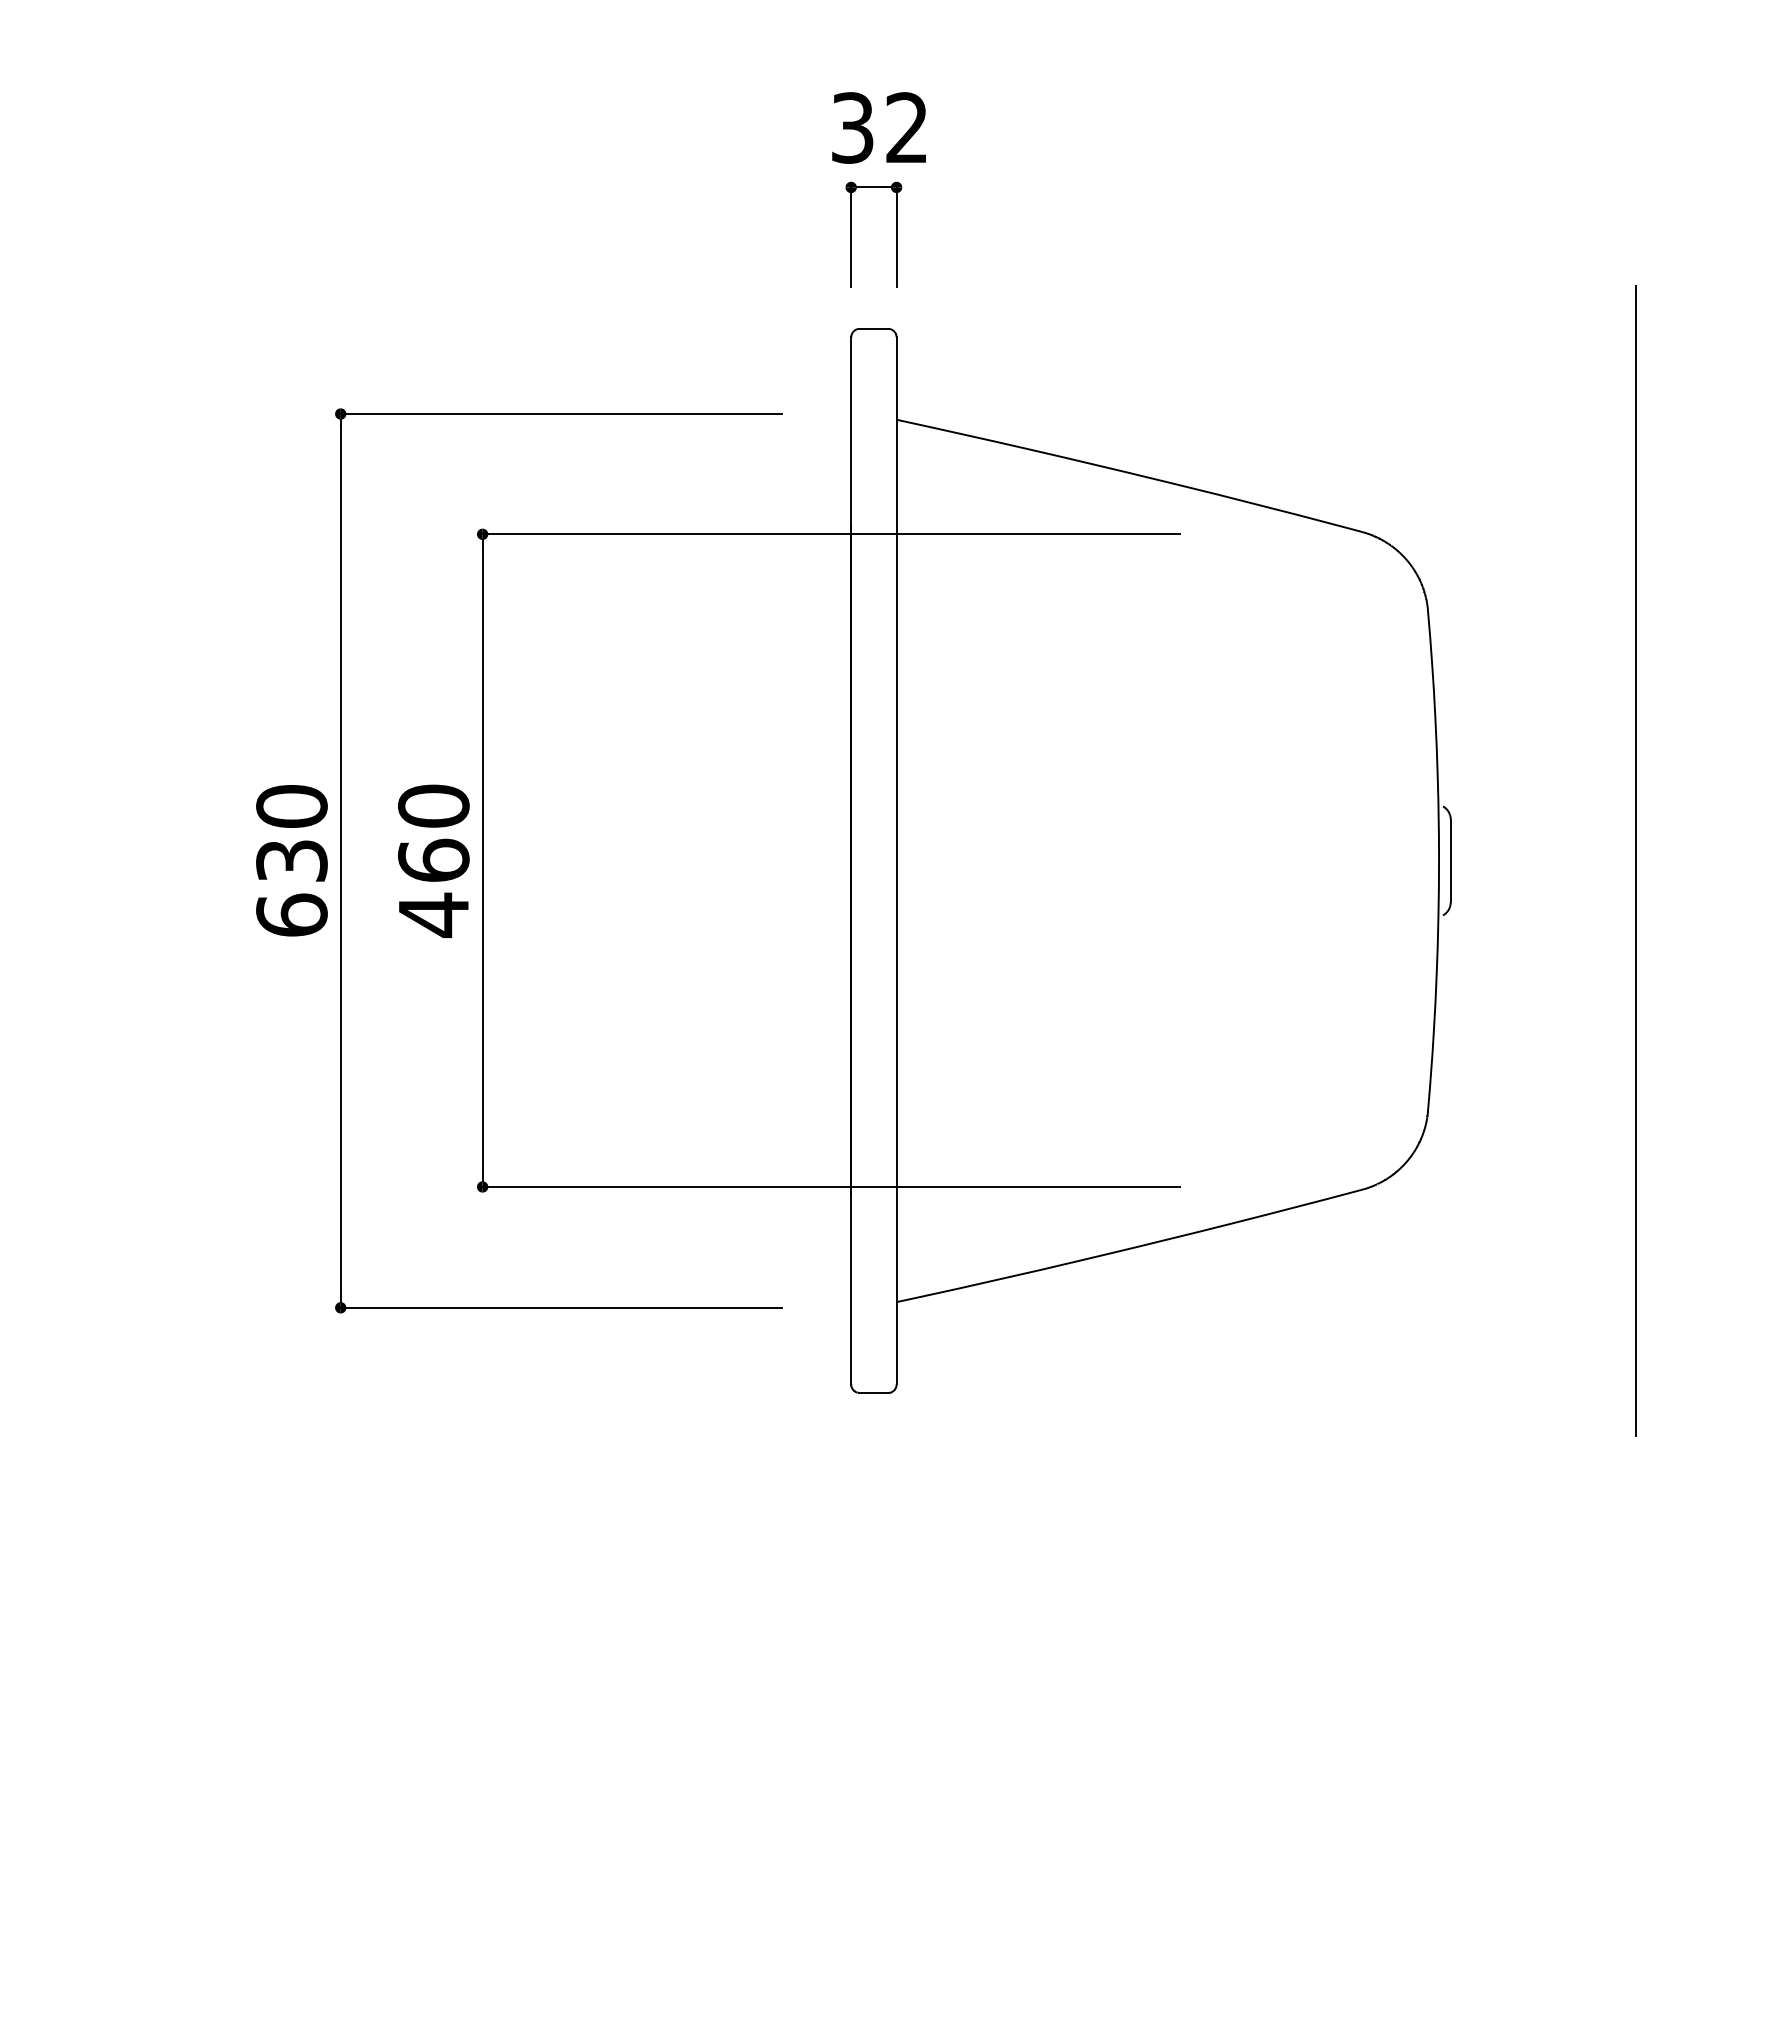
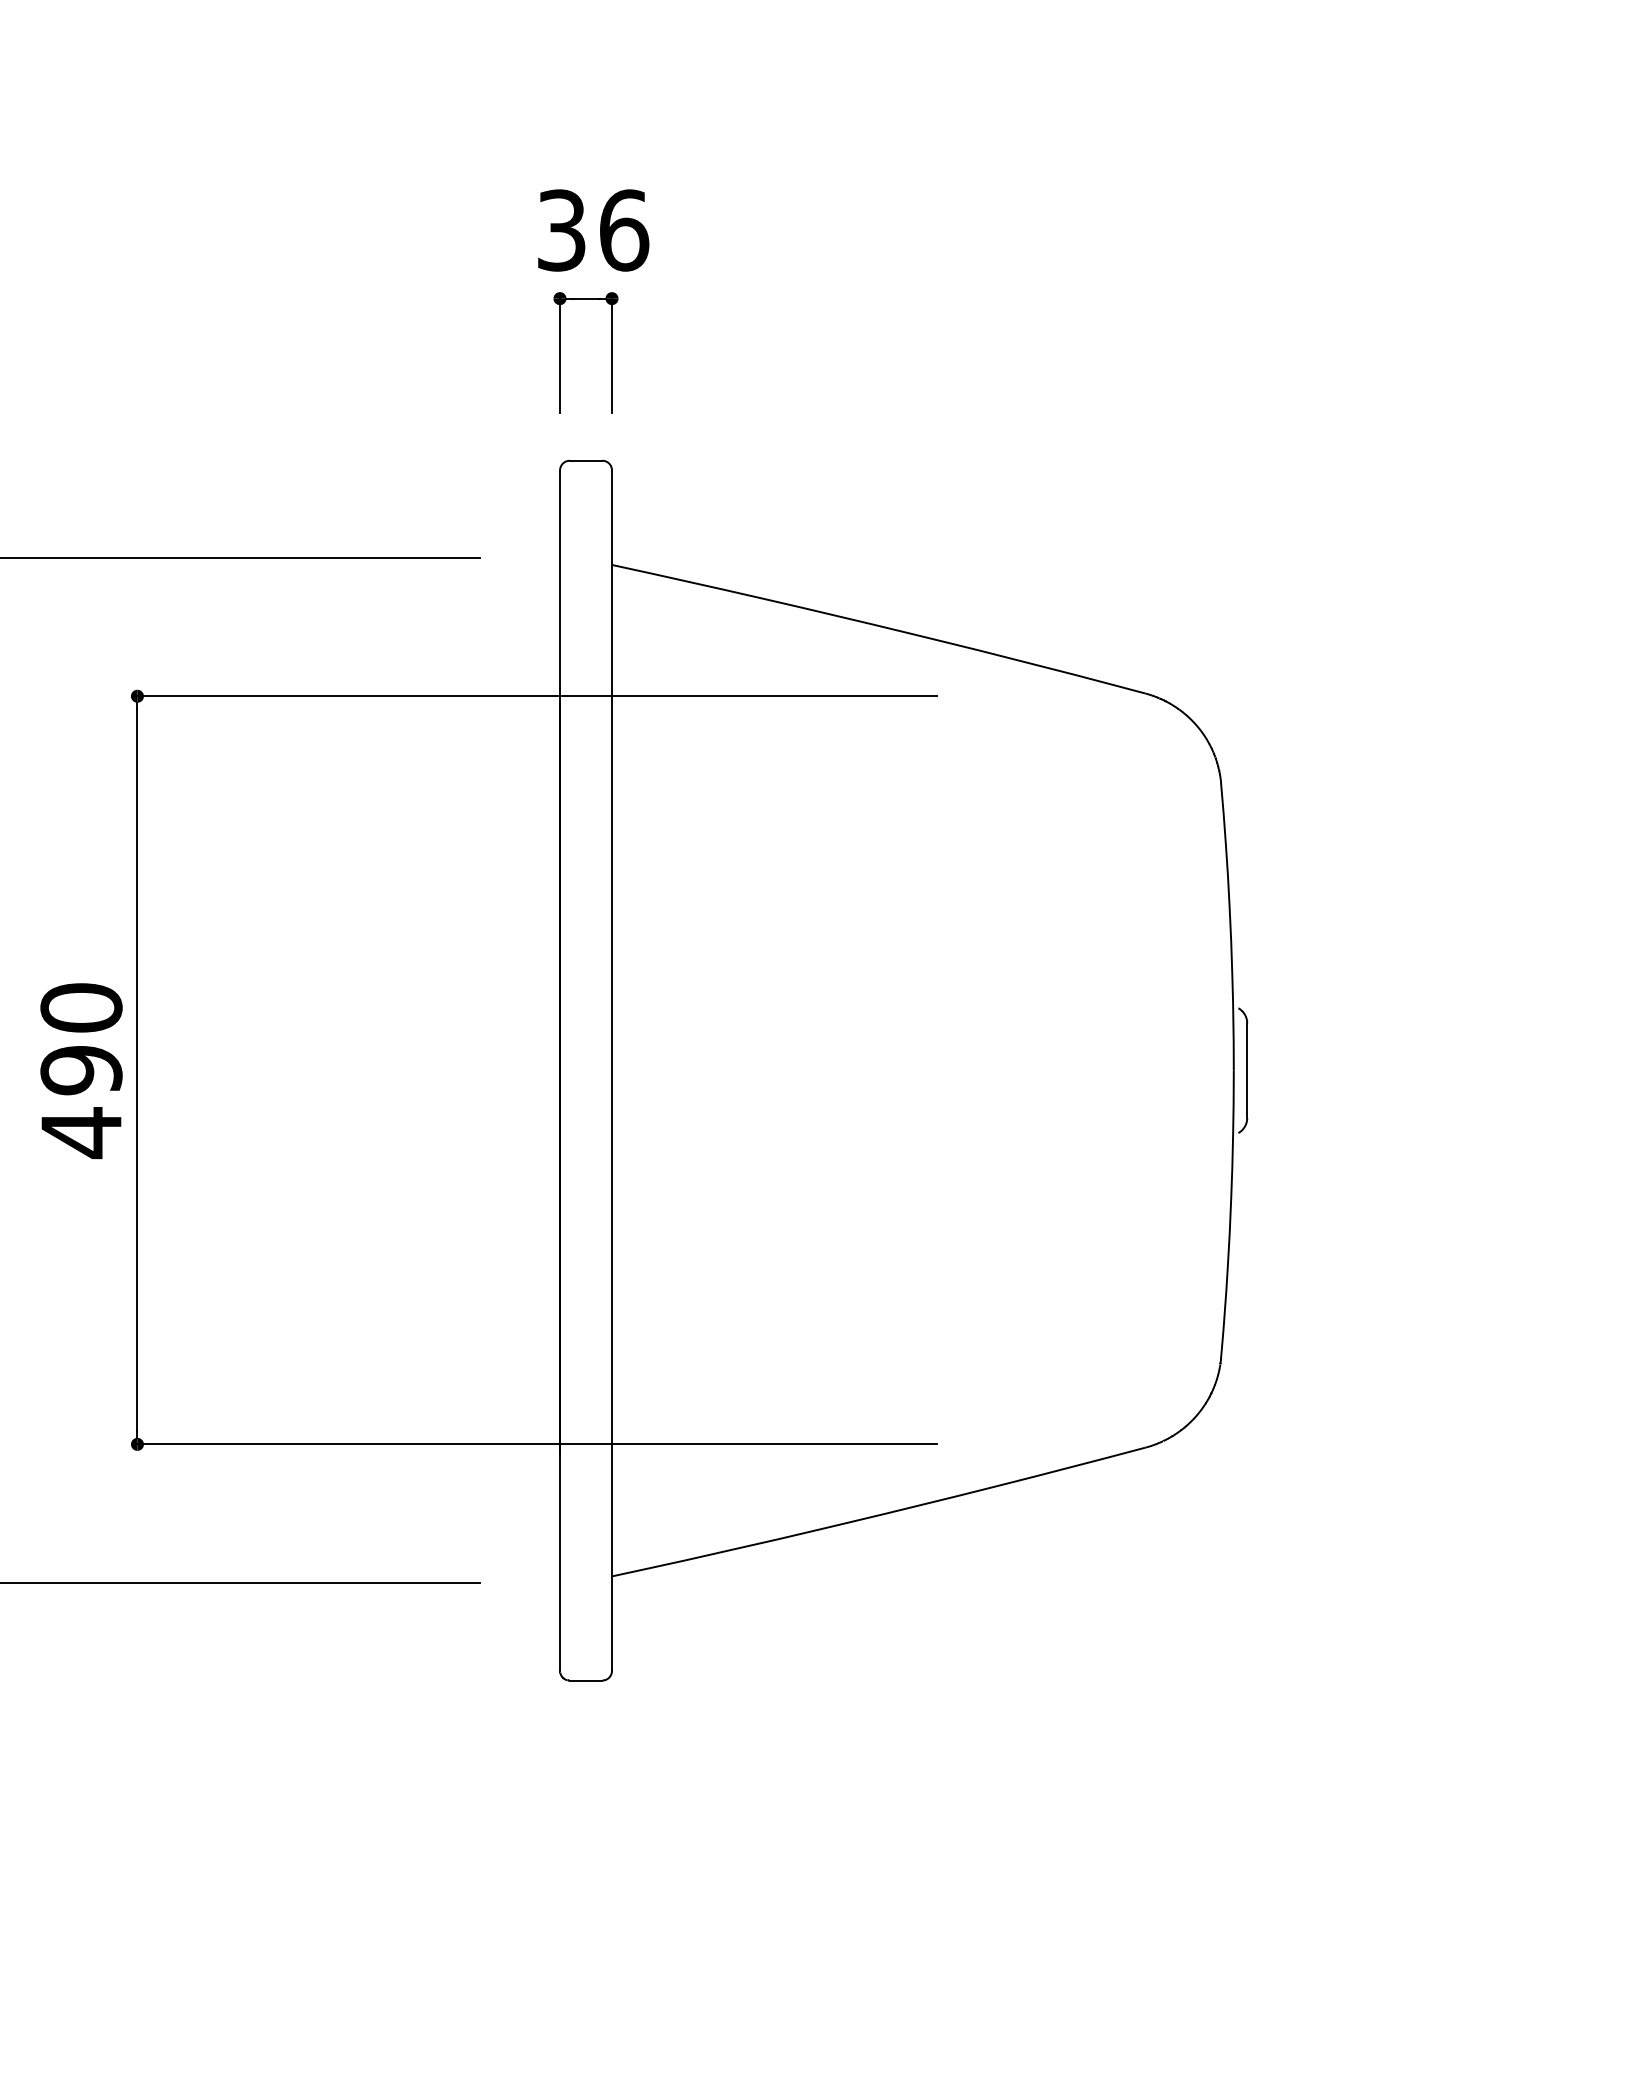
text: (907, 127) -> (624, 229), 32 -> 36
text: (433, 860) -> (81, 1070), 460 -> 490
line: (1635, 860) -> (1459, 1070), removed

